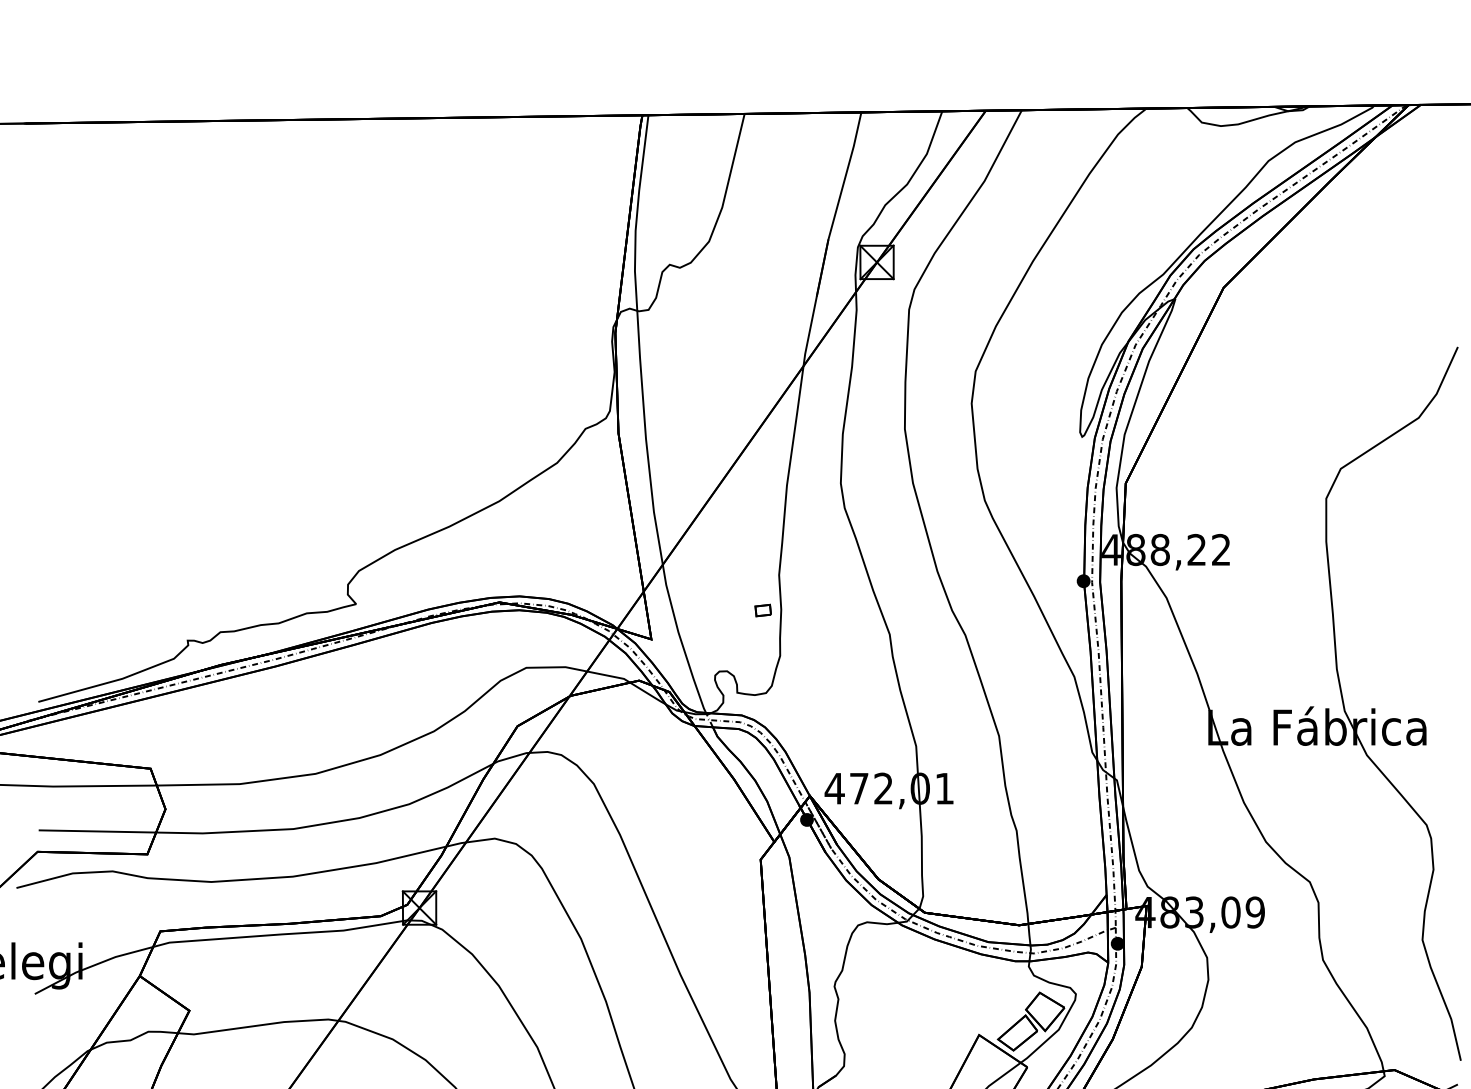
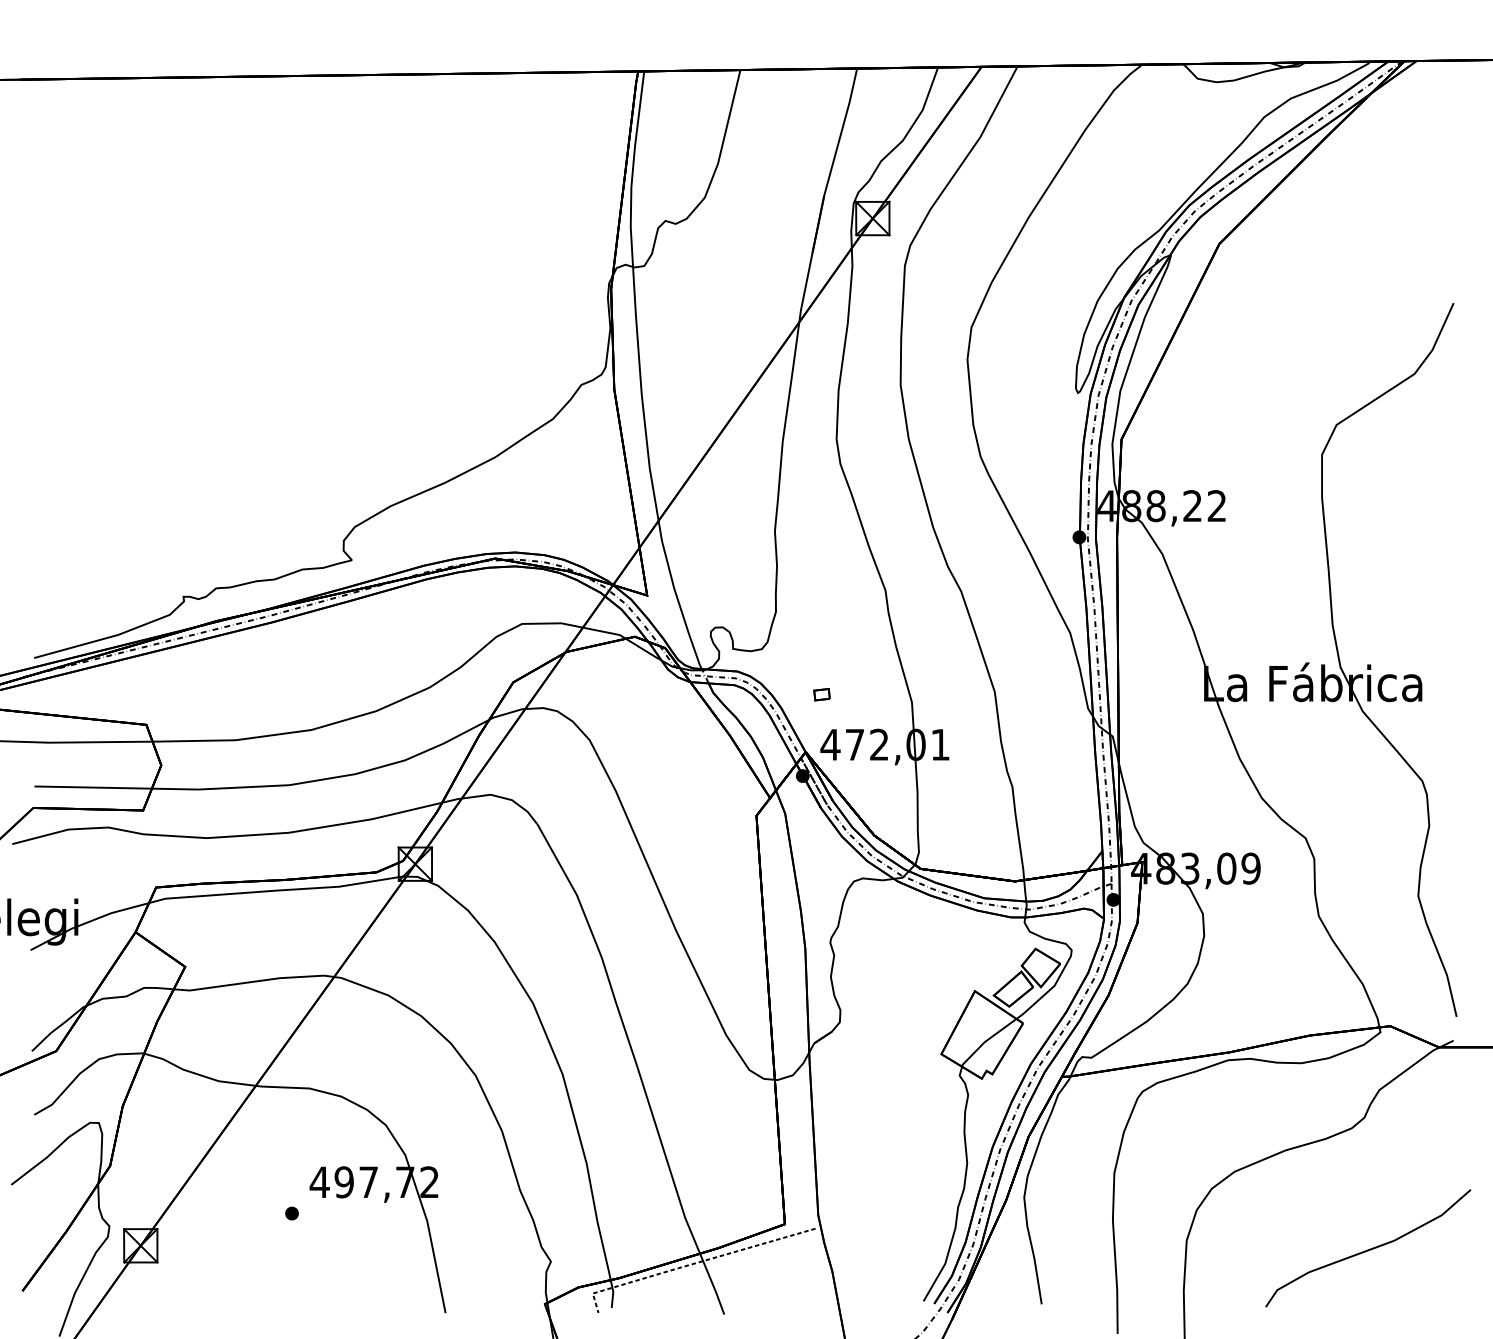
part: (762, 610) -> (821, 694), moved

